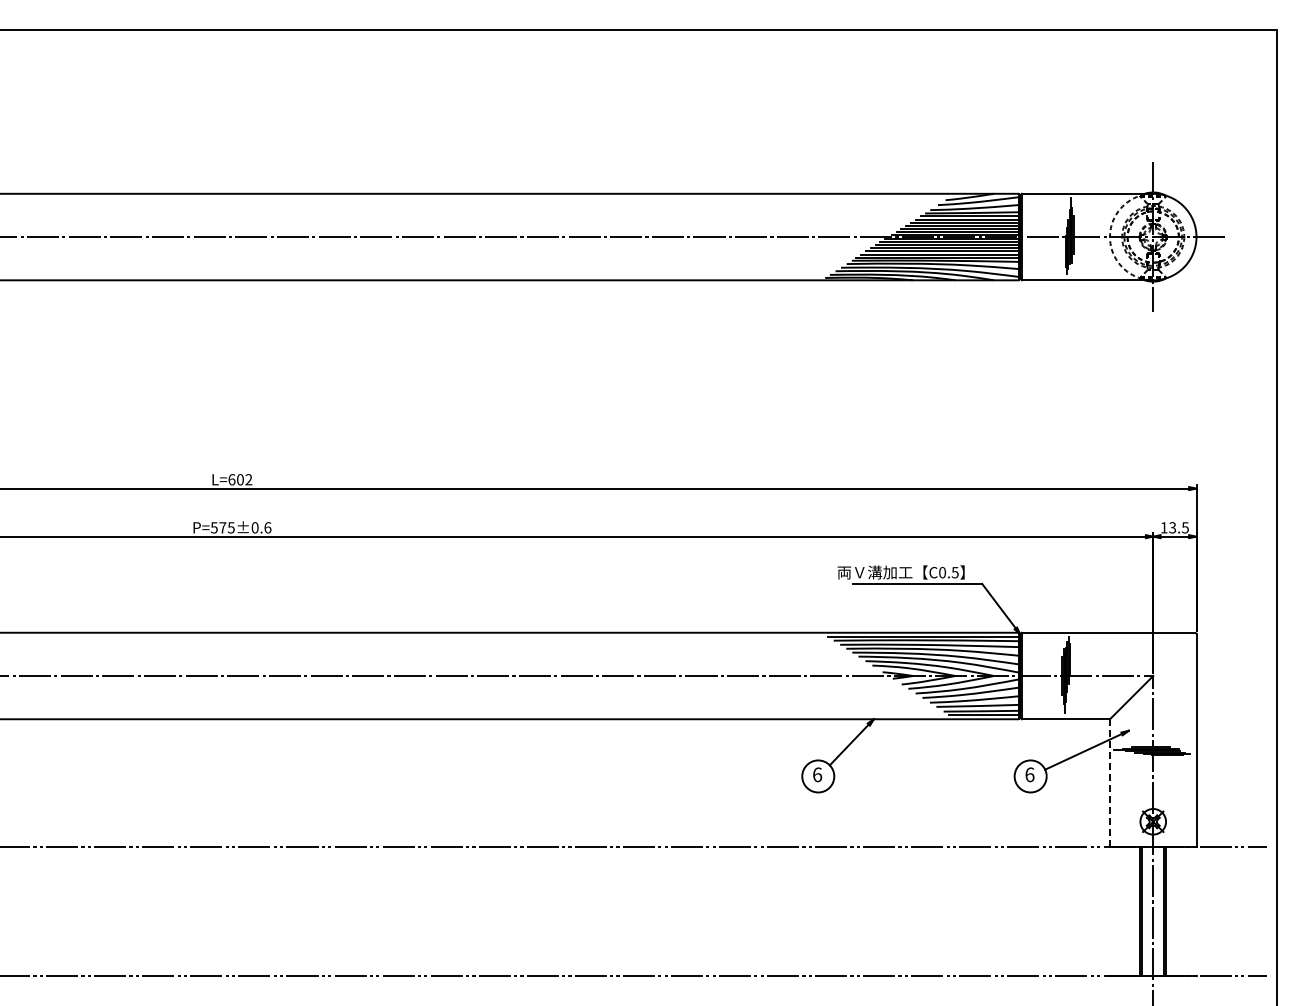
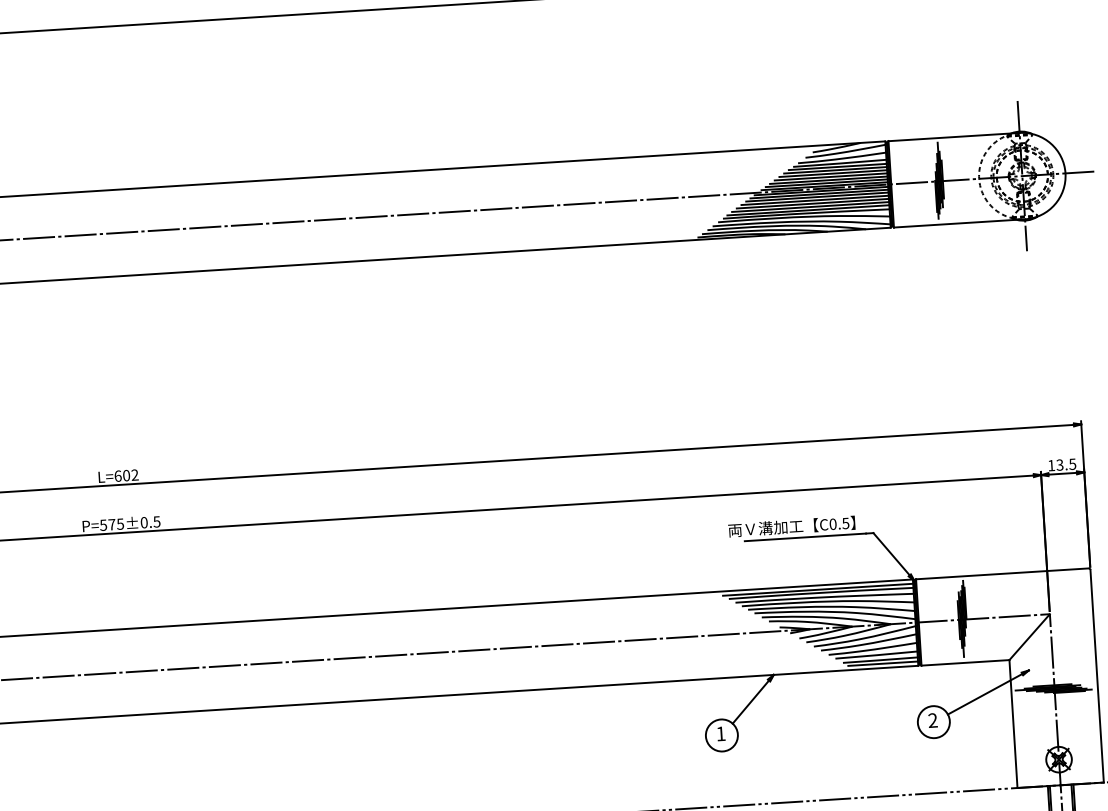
text: (267, 527) -> (156, 521), P=575±0.6 -> P=575±0.5
text: (817, 774) -> (720, 733), 6 -> 1
text: (1029, 774) -> (932, 720), 6 -> 2
line: (1109, 782) -> (1012, 723), dashed -> solid

